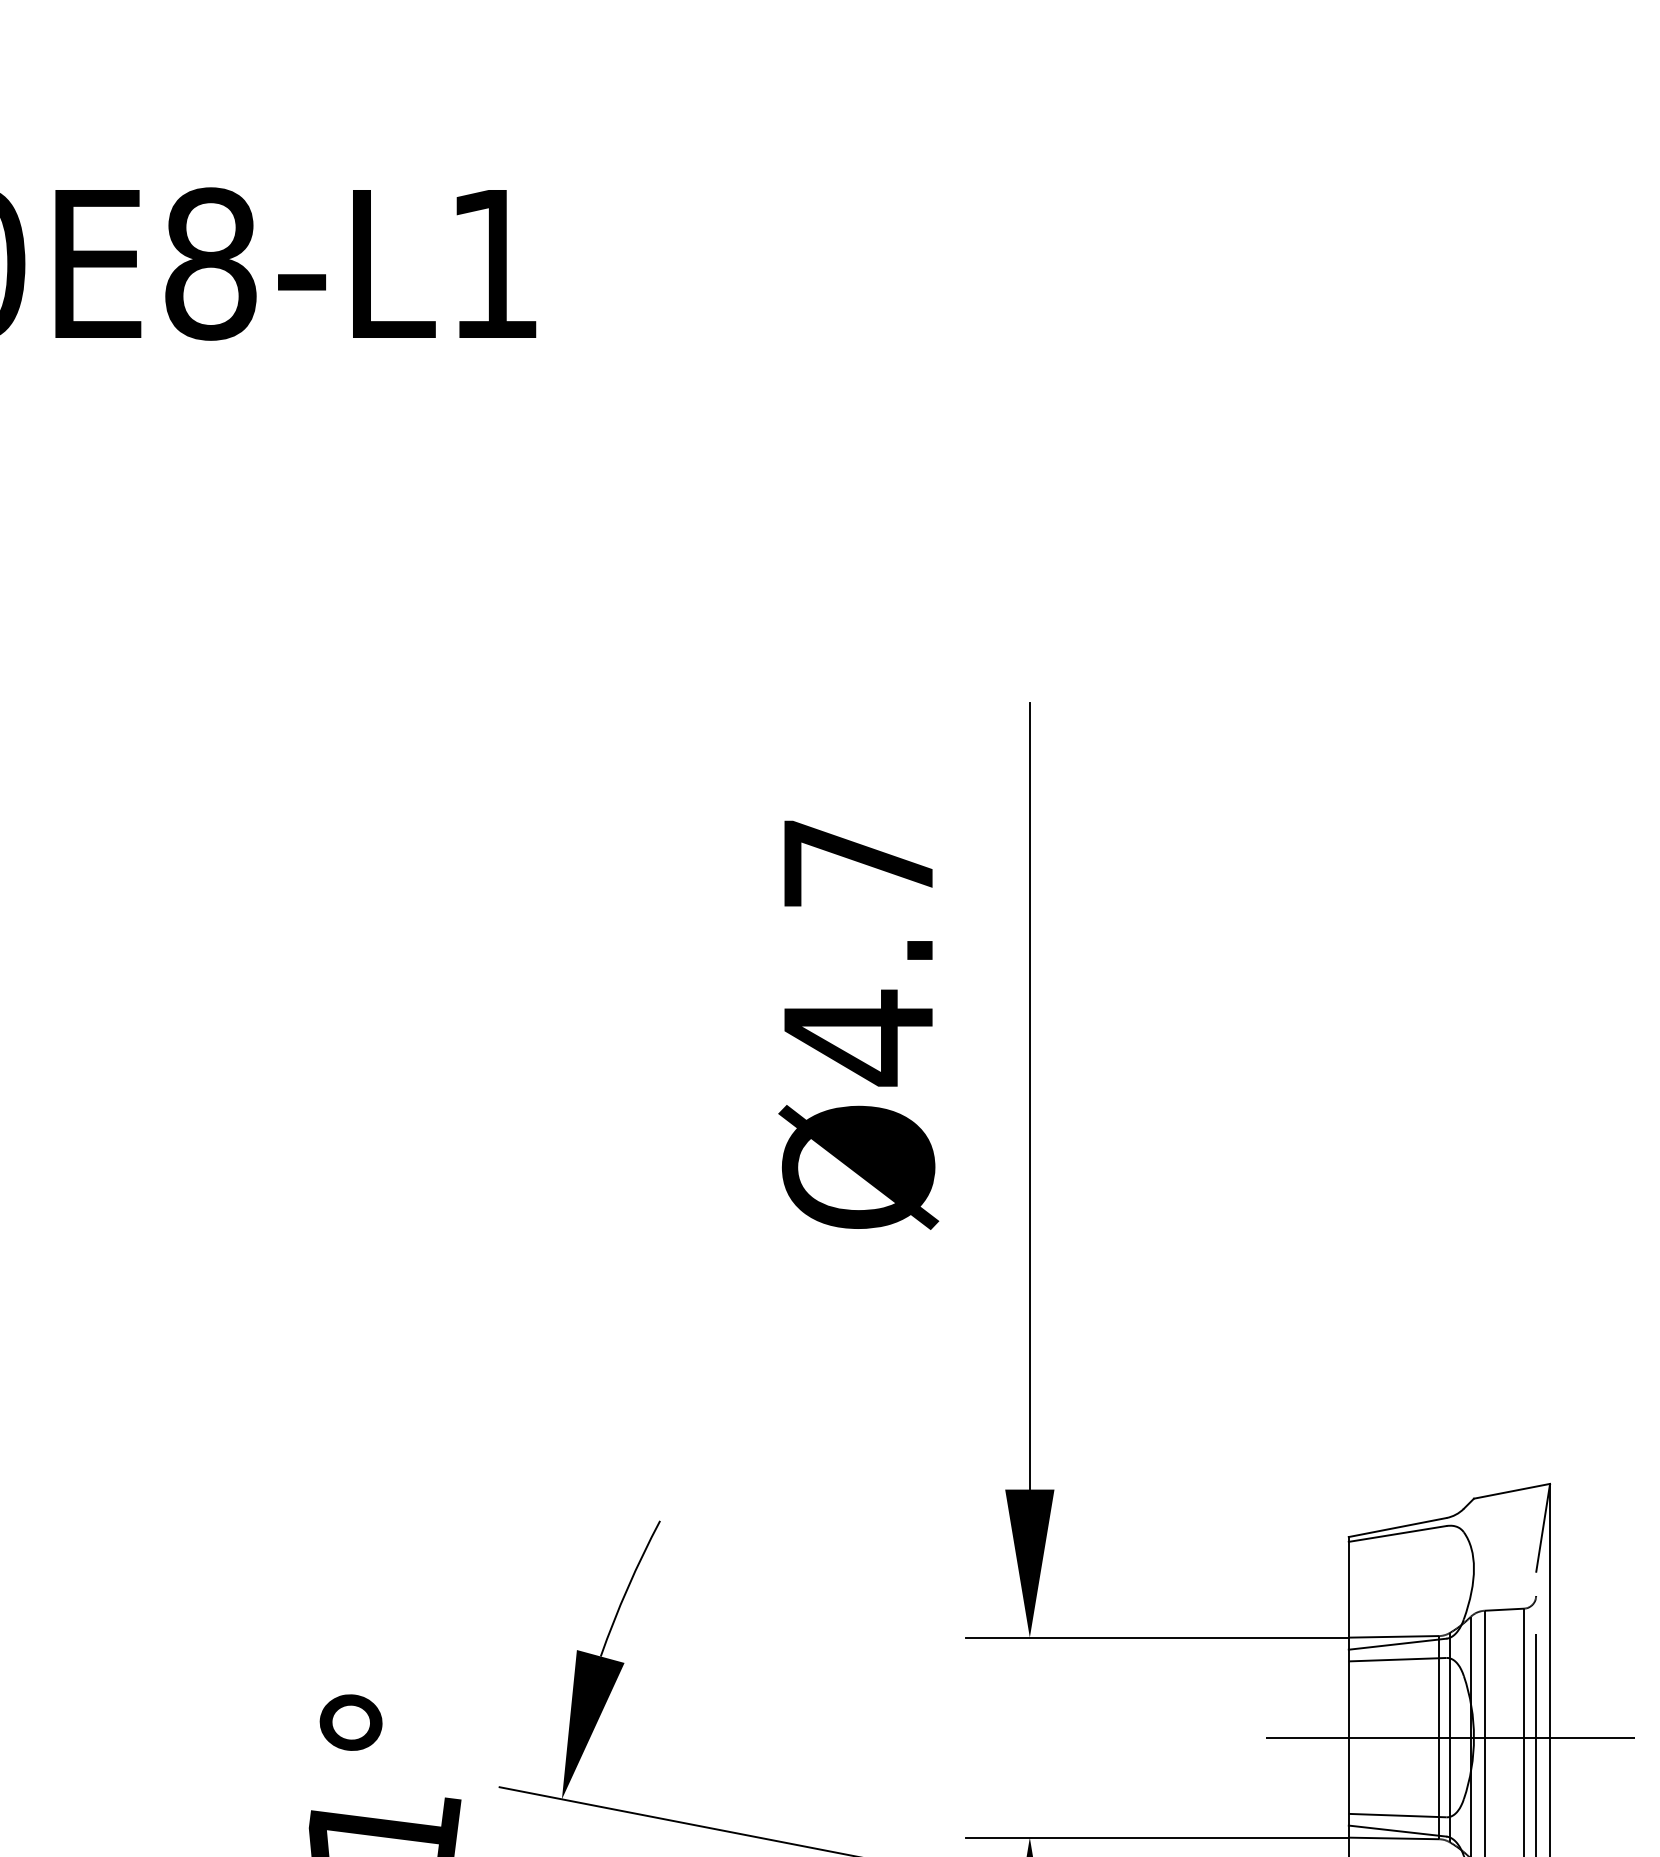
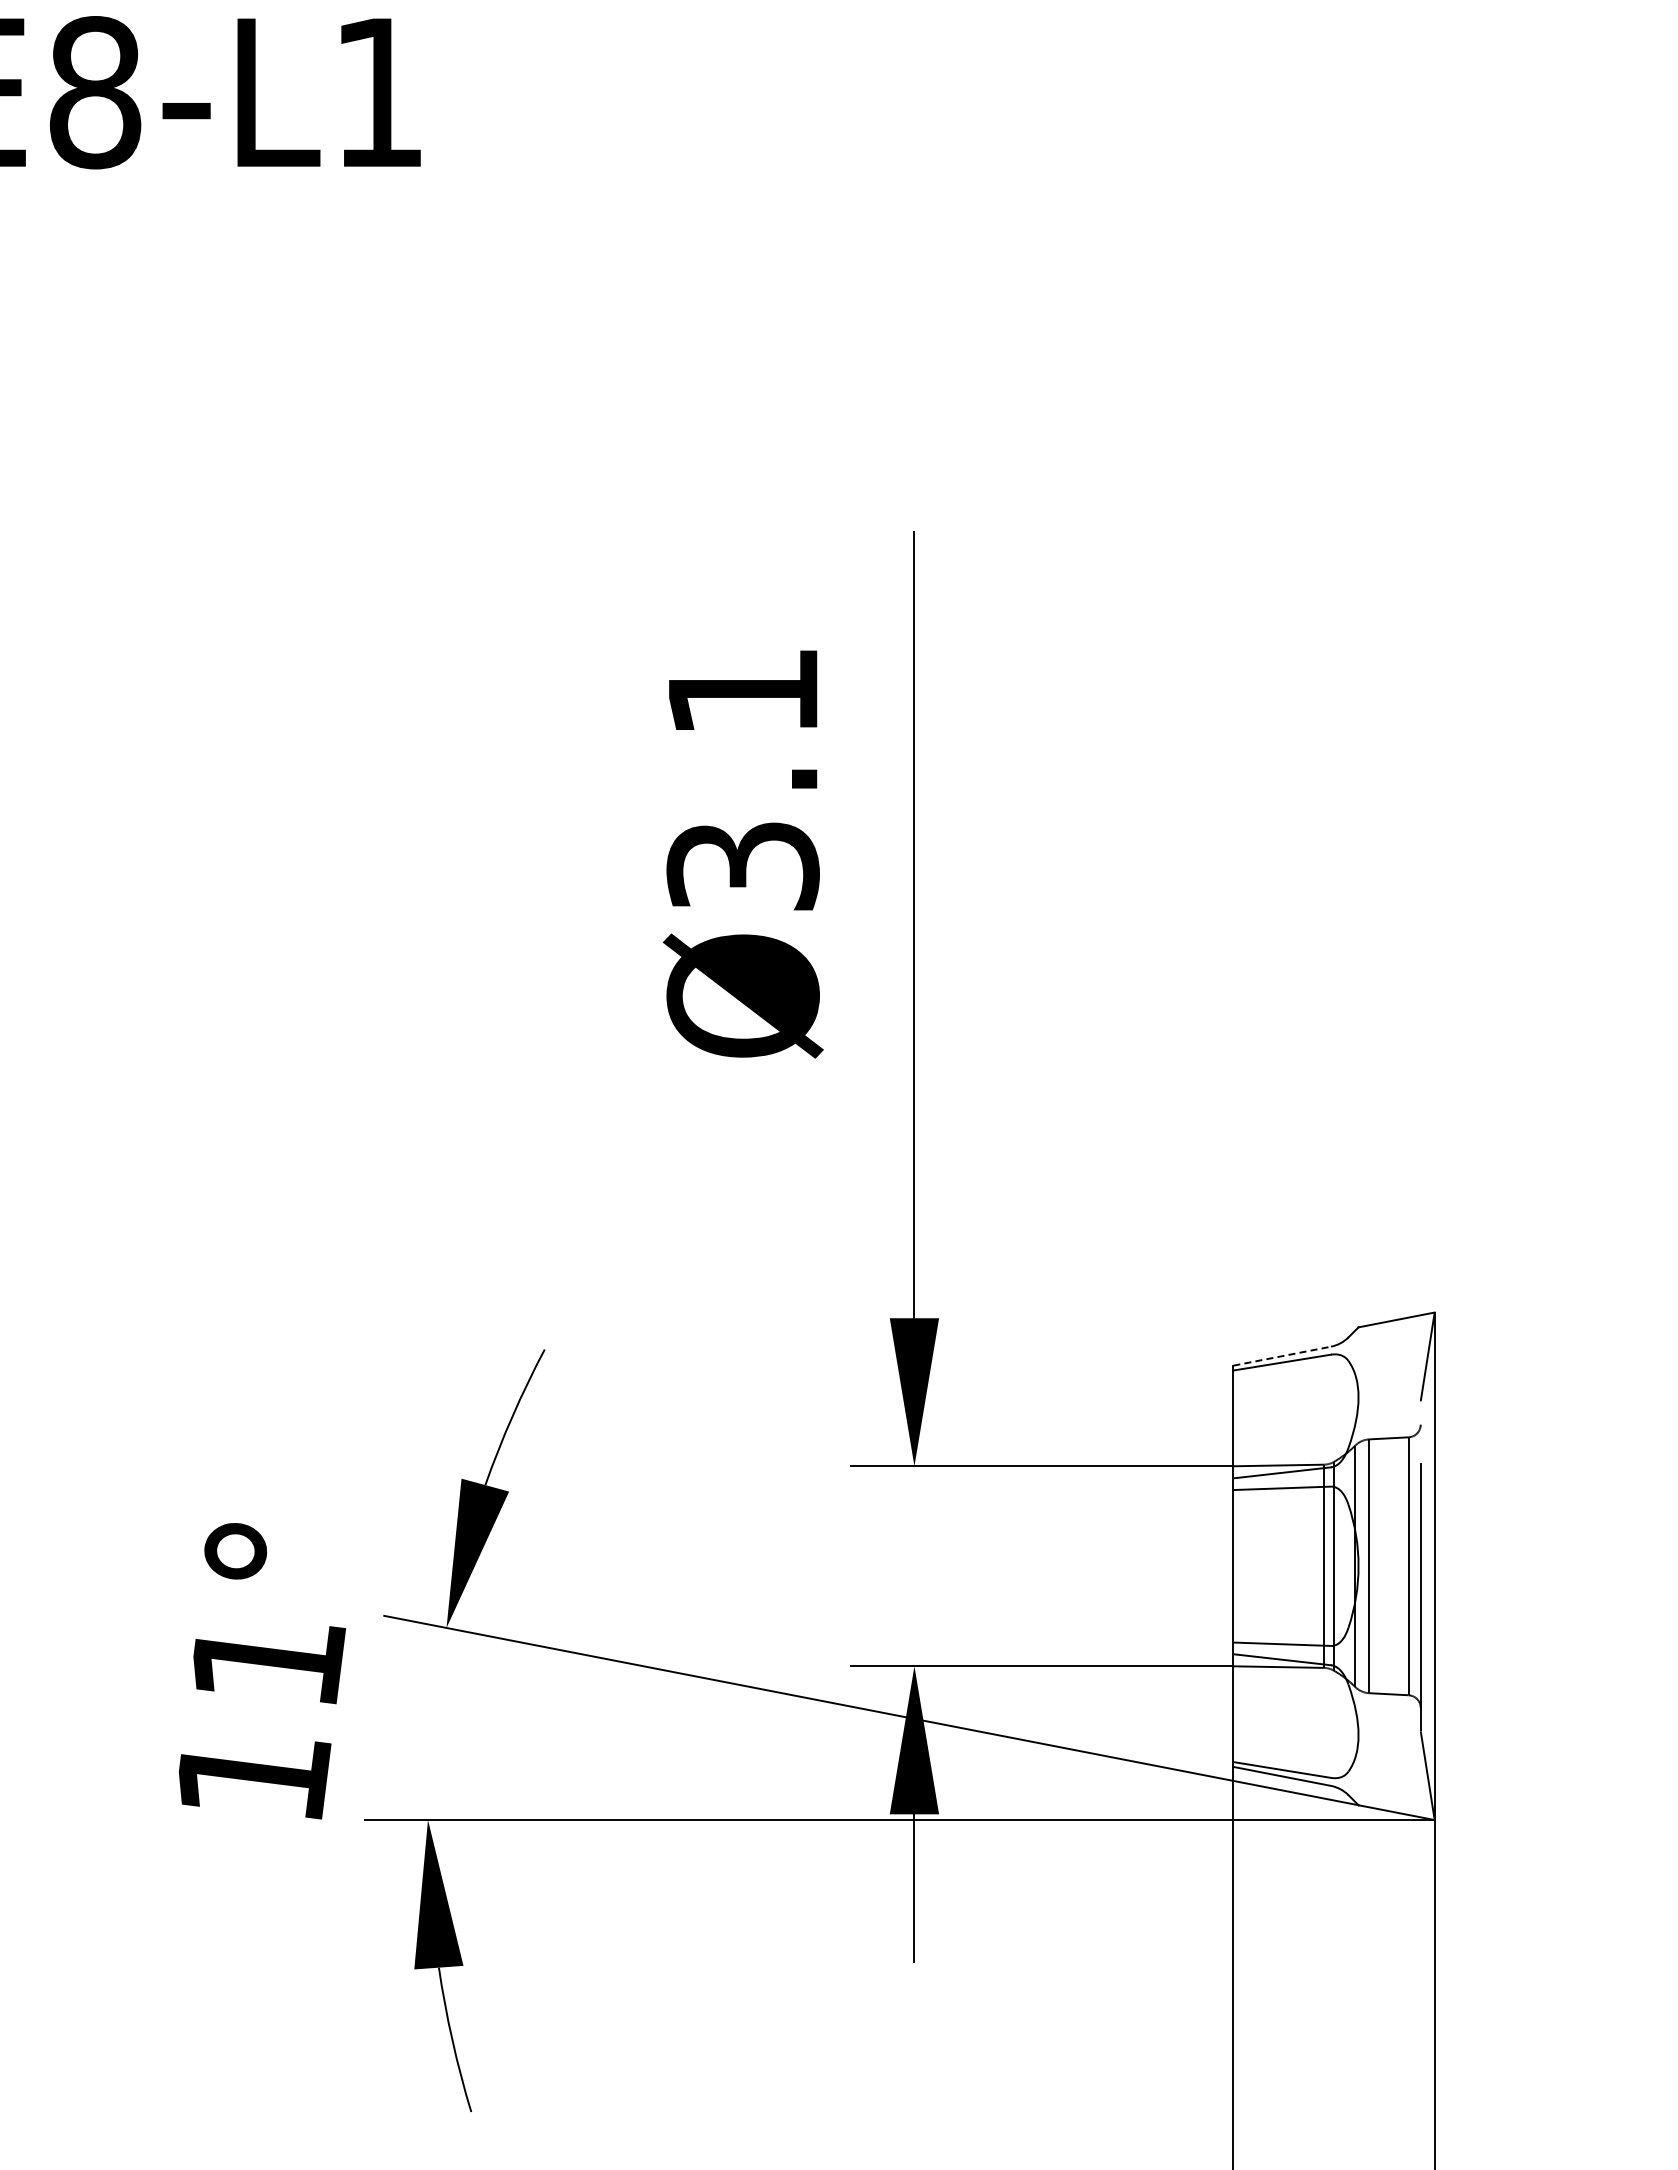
text: (857, 953) -> (742, 782), Ø4.7 -> Ø3.1
line: (1397, 1527) -> (1282, 1356), solid -> dashed
line: (1449, 1737) -> (1334, 1566), removed

